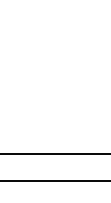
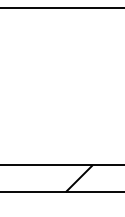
hatch: (55, 166) -> (78, 178), added

